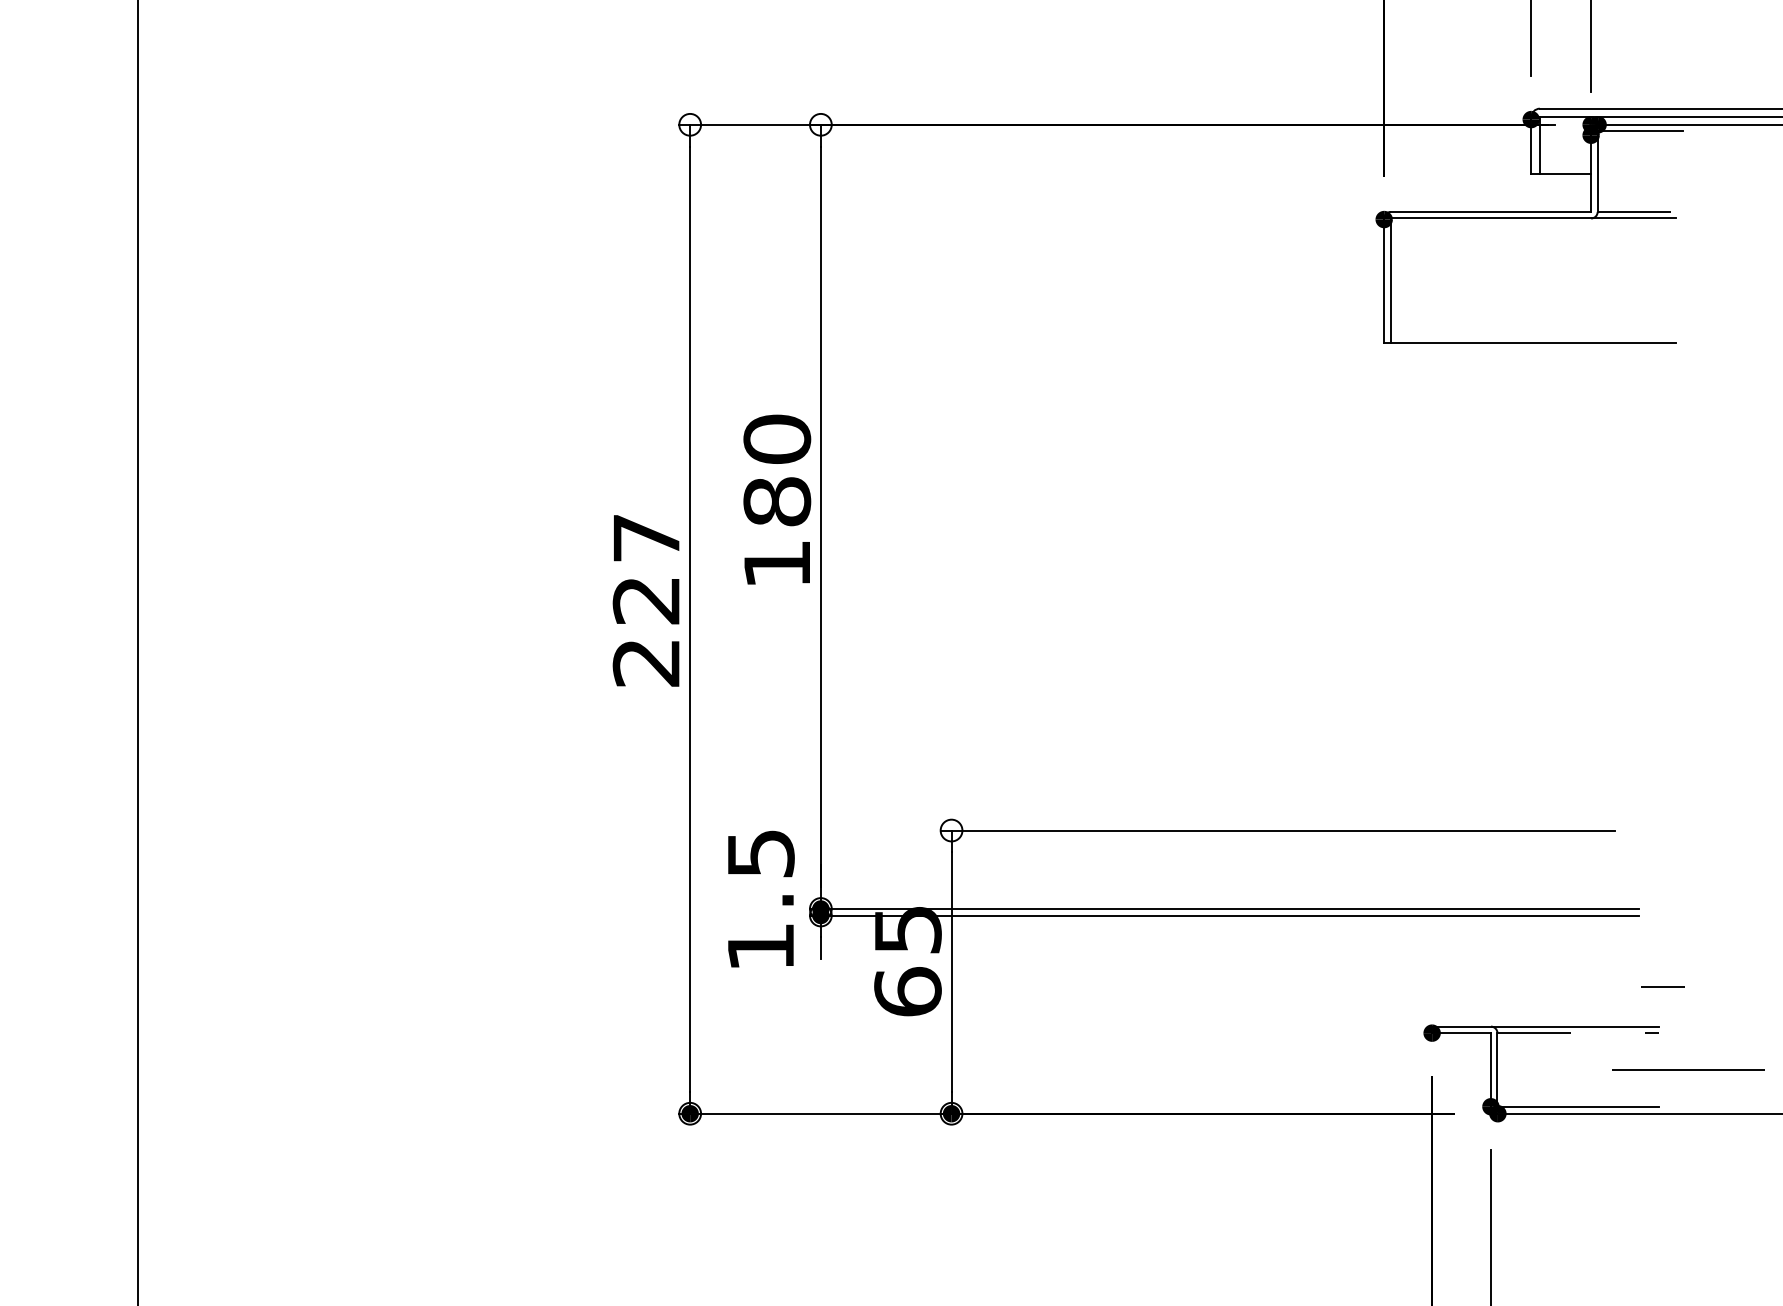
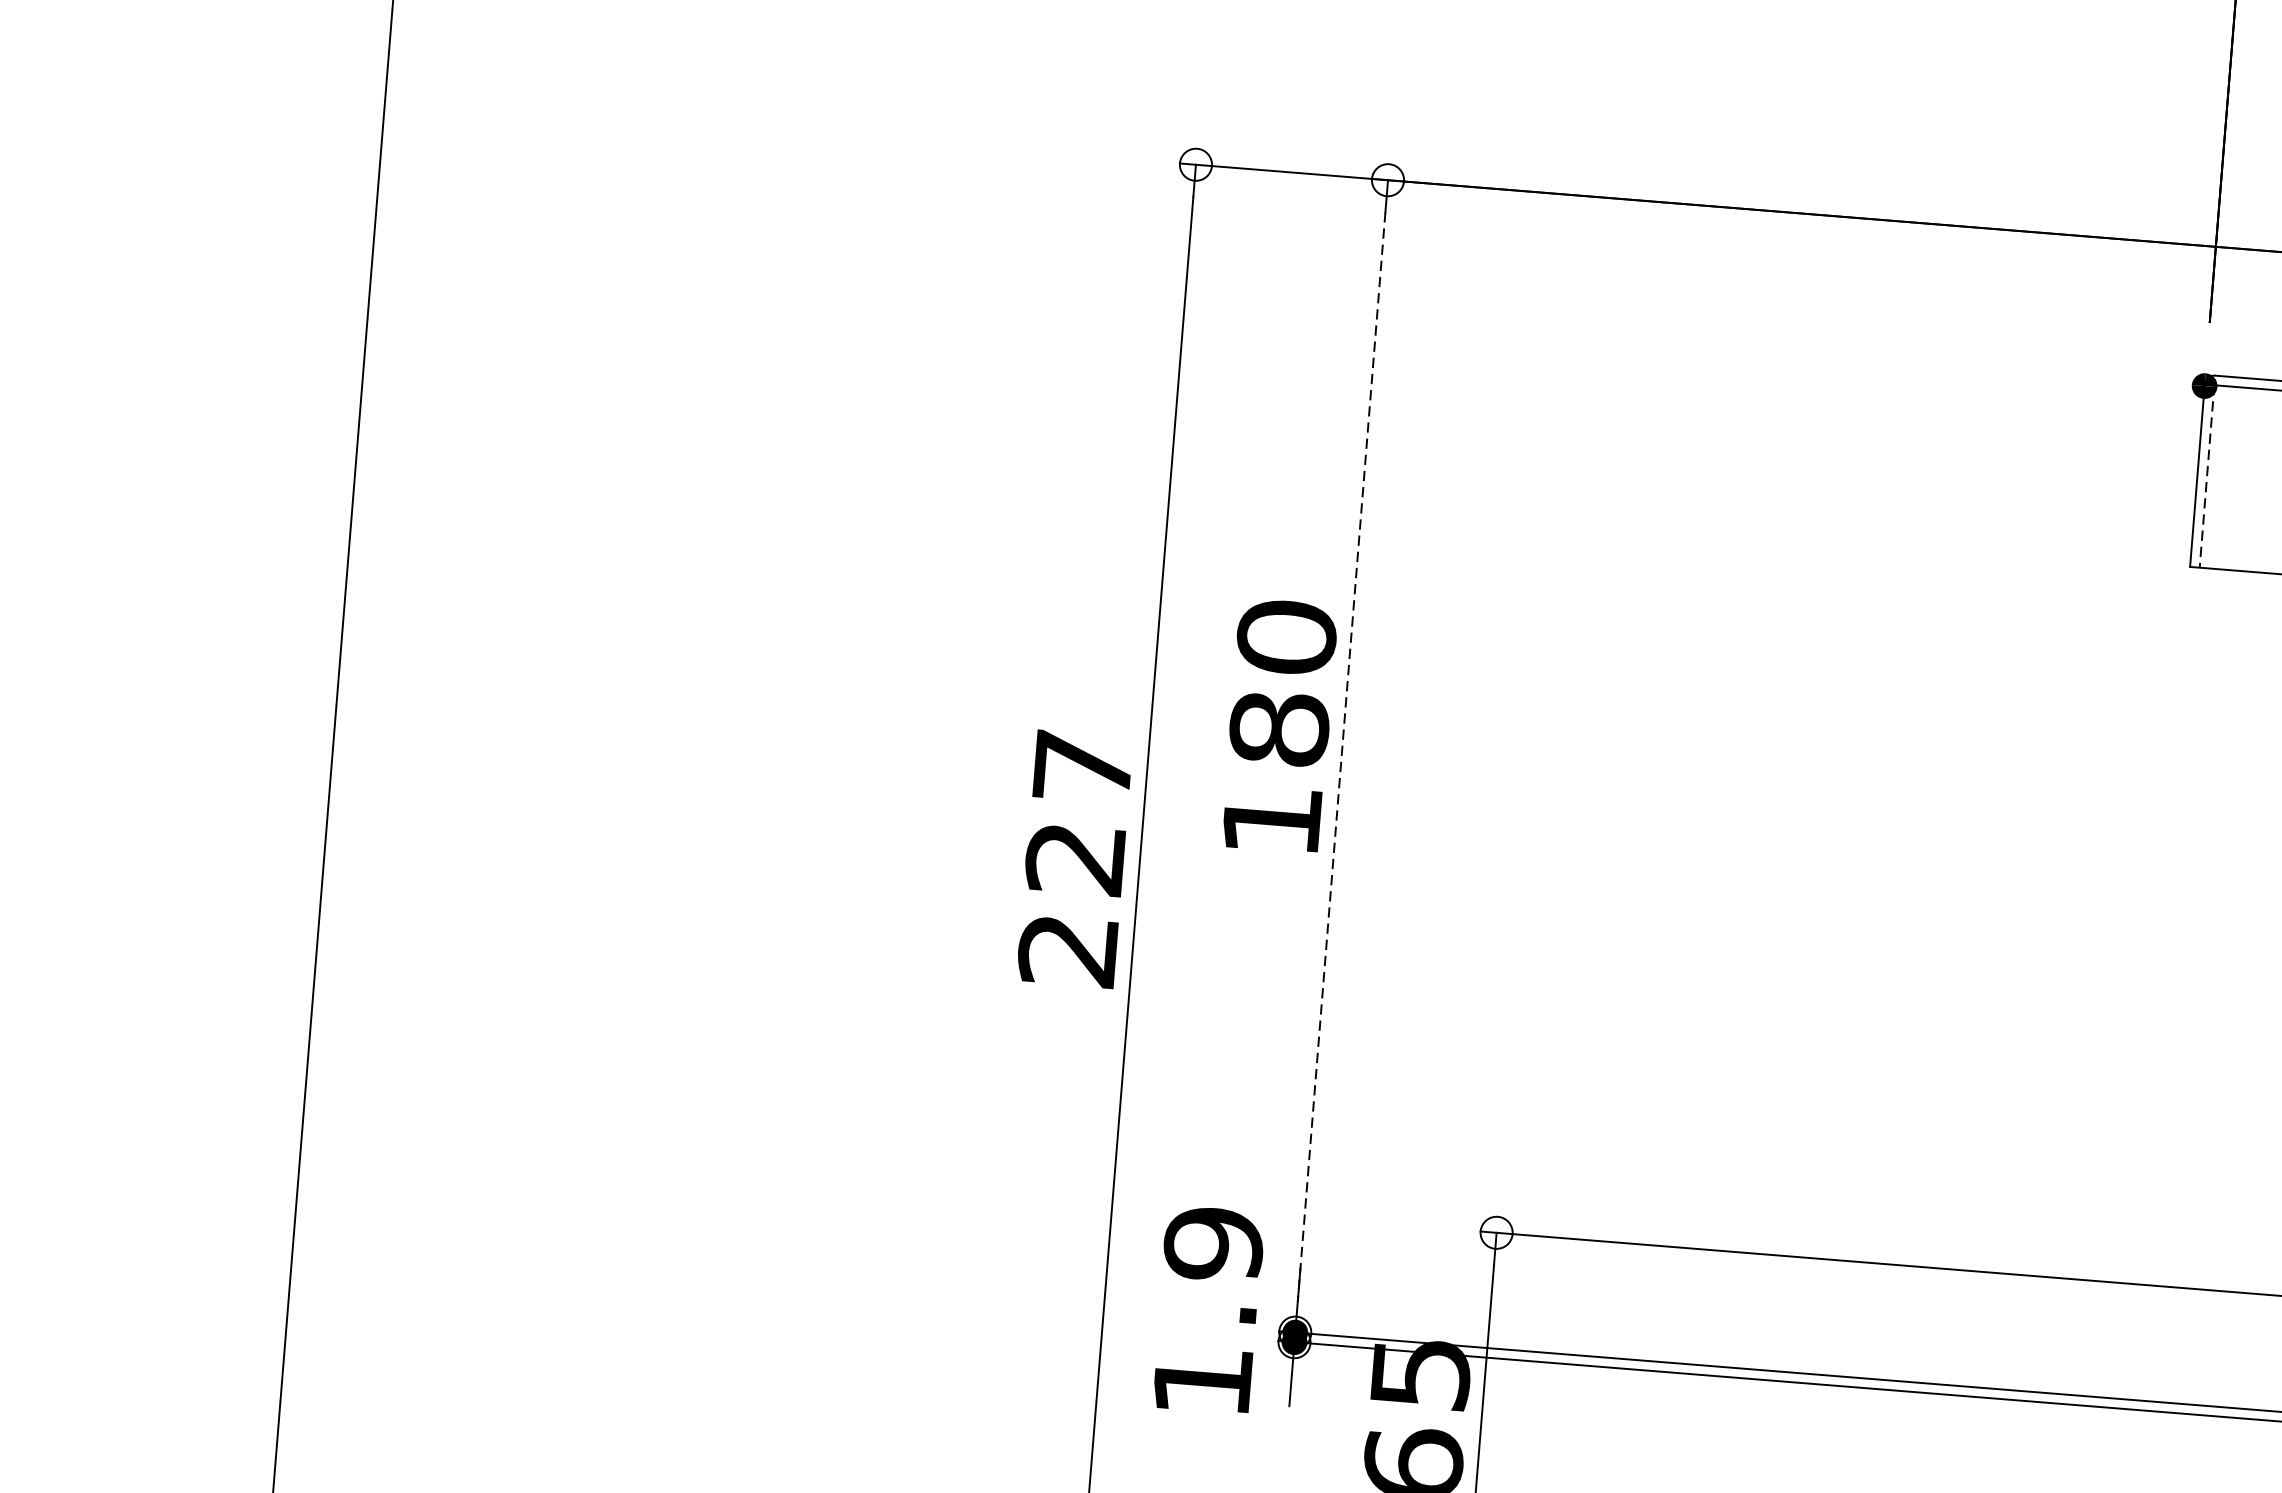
line: (1390, 280) -> (2206, 476), solid -> dashed
line: (820, 517) -> (1341, 757), solid -> dashed
text: (760, 853) -> (1213, 1243), 1.5 -> 1.9

